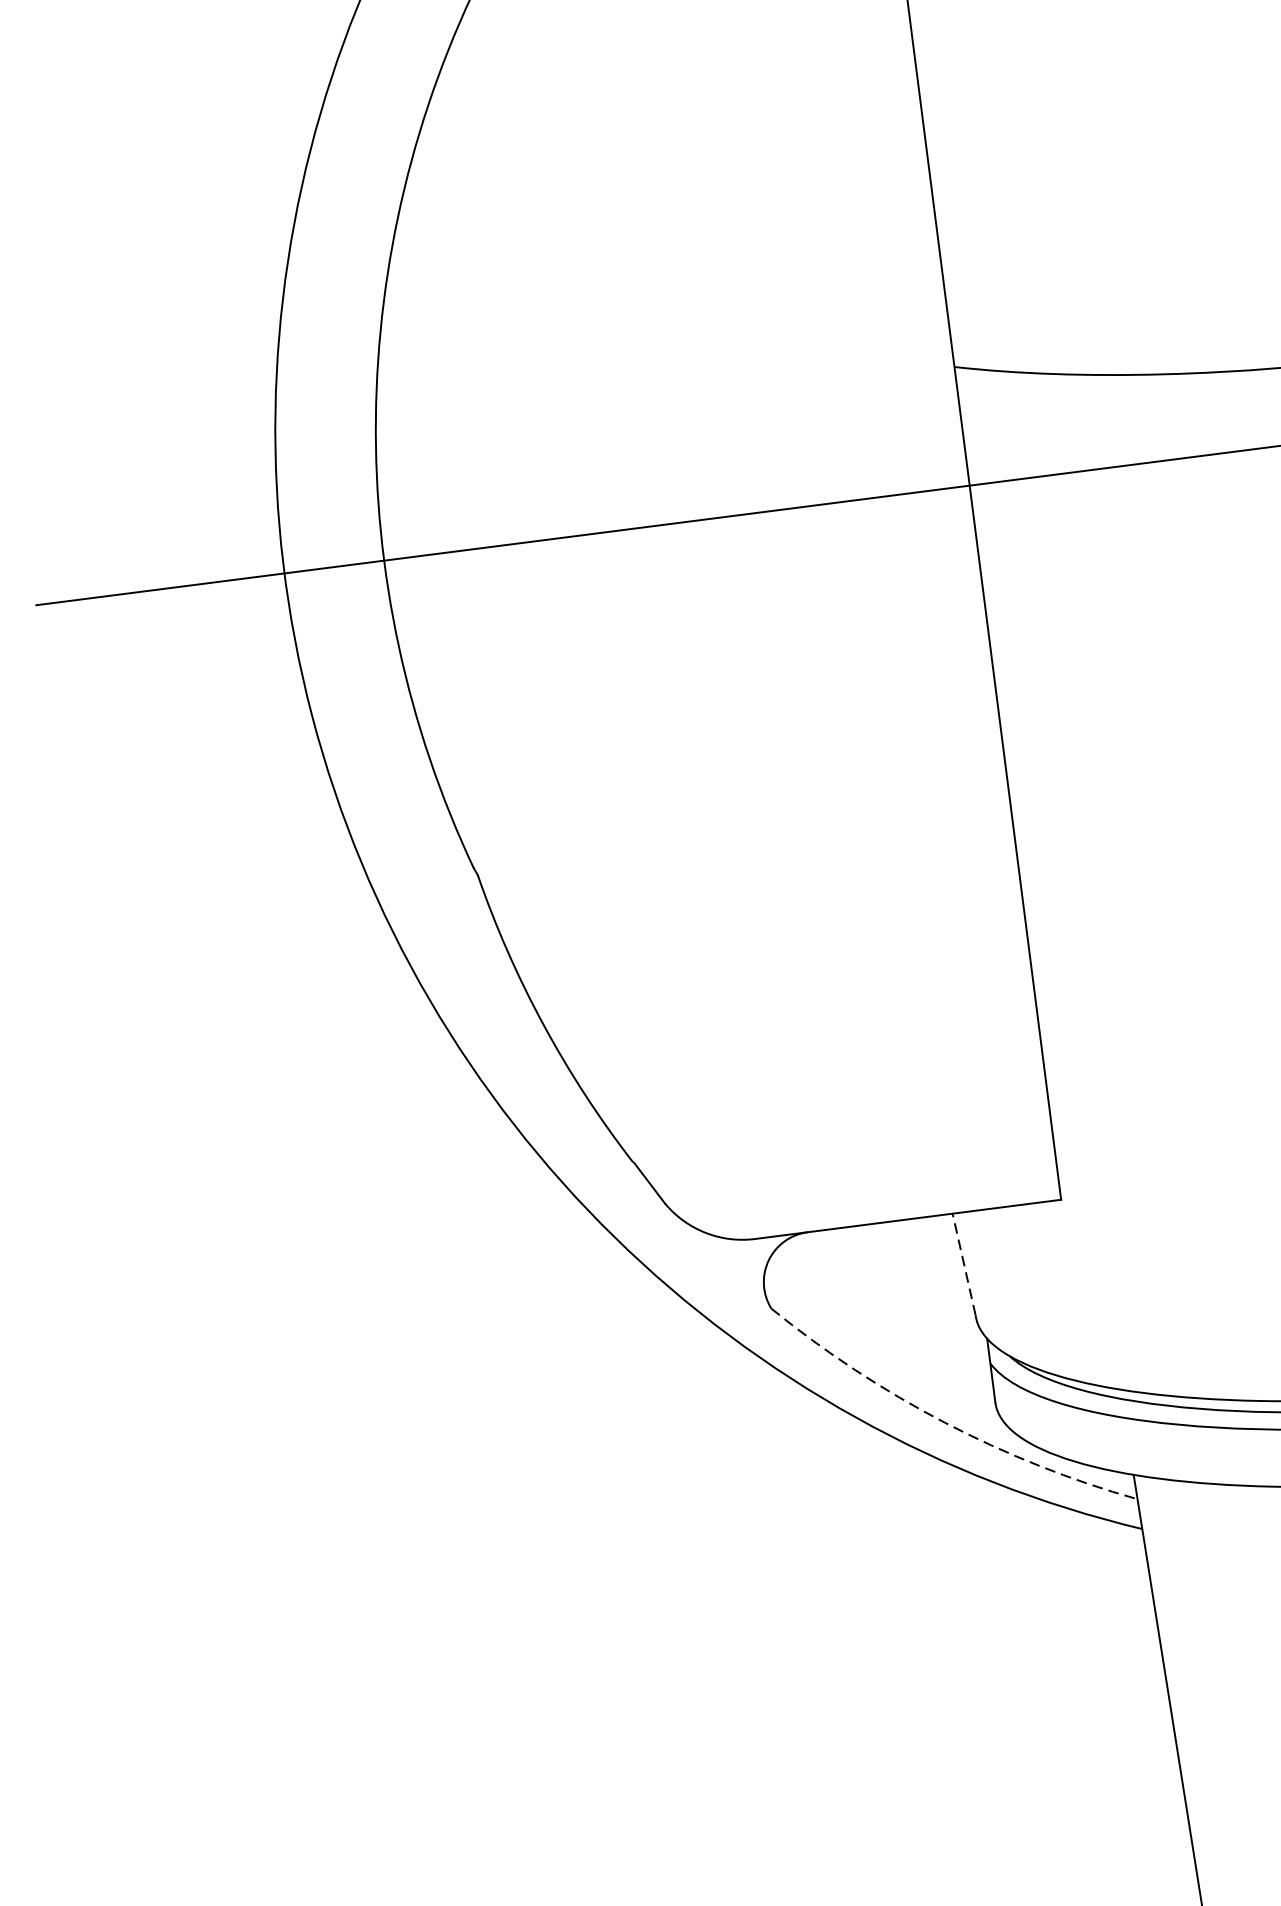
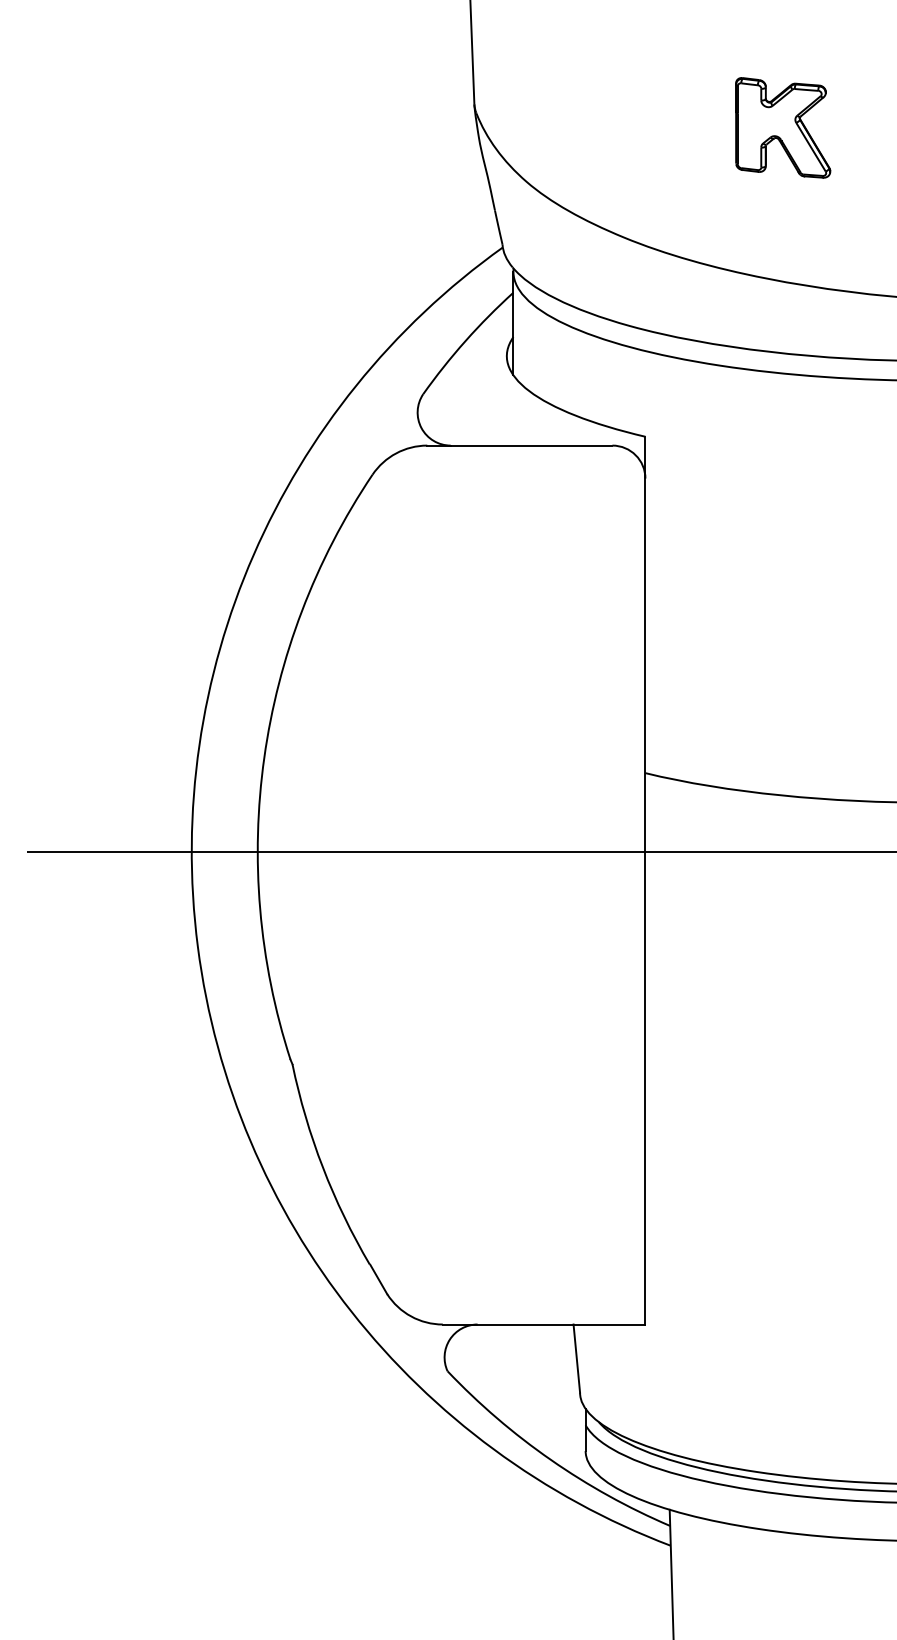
line: (963, 1264) -> (576, 1358), dashed -> solid
arc: (943, 1422) -> (550, 1459), dashed -> solid

